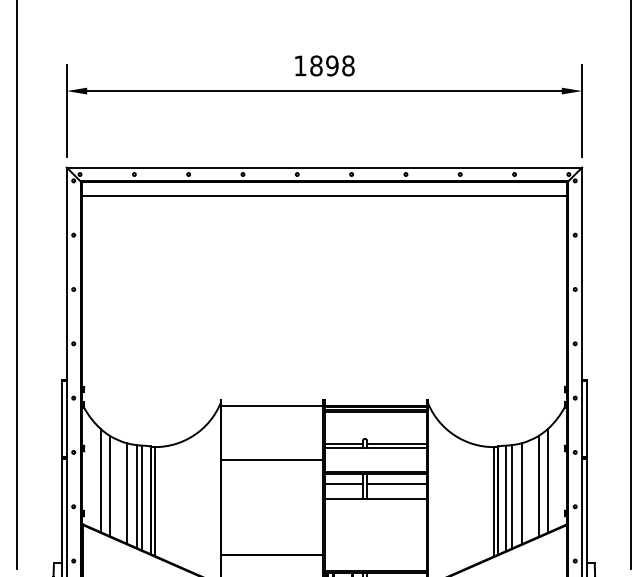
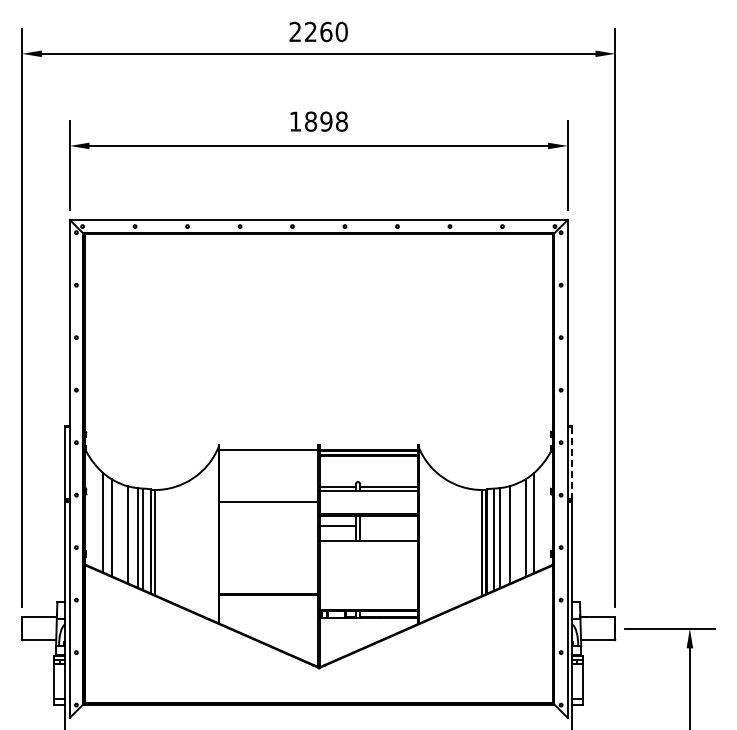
line: (324, 196) -> (318, 247), removed
line: (587, 419) -> (572, 463), solid -> dashed
line: (397, 483) -> (389, 525), removed

